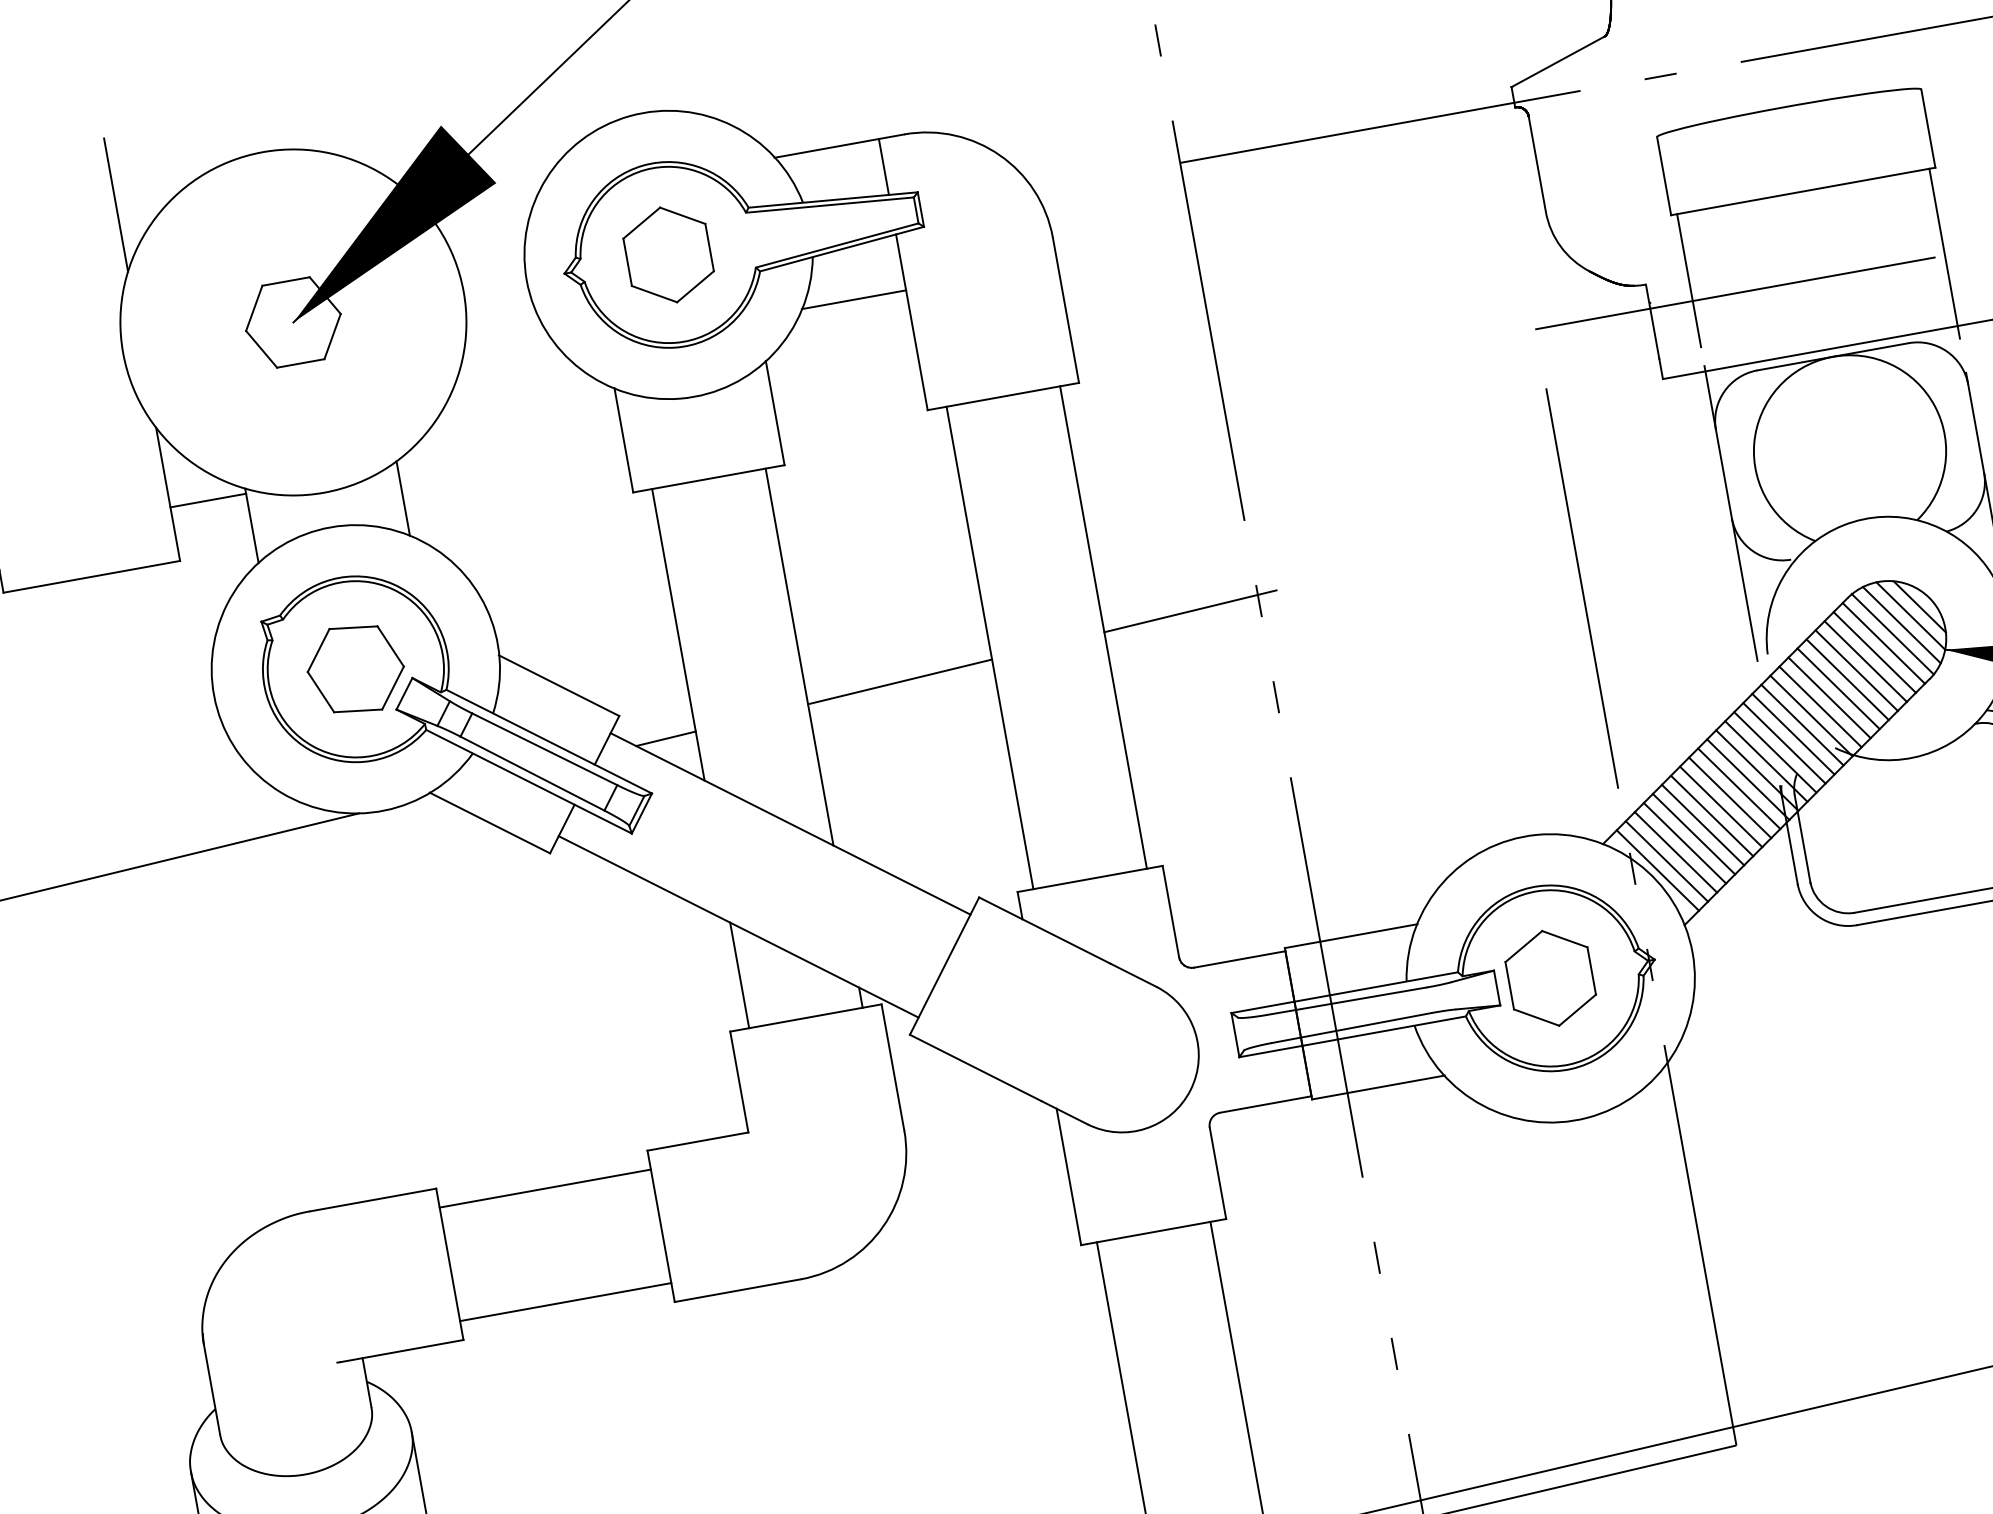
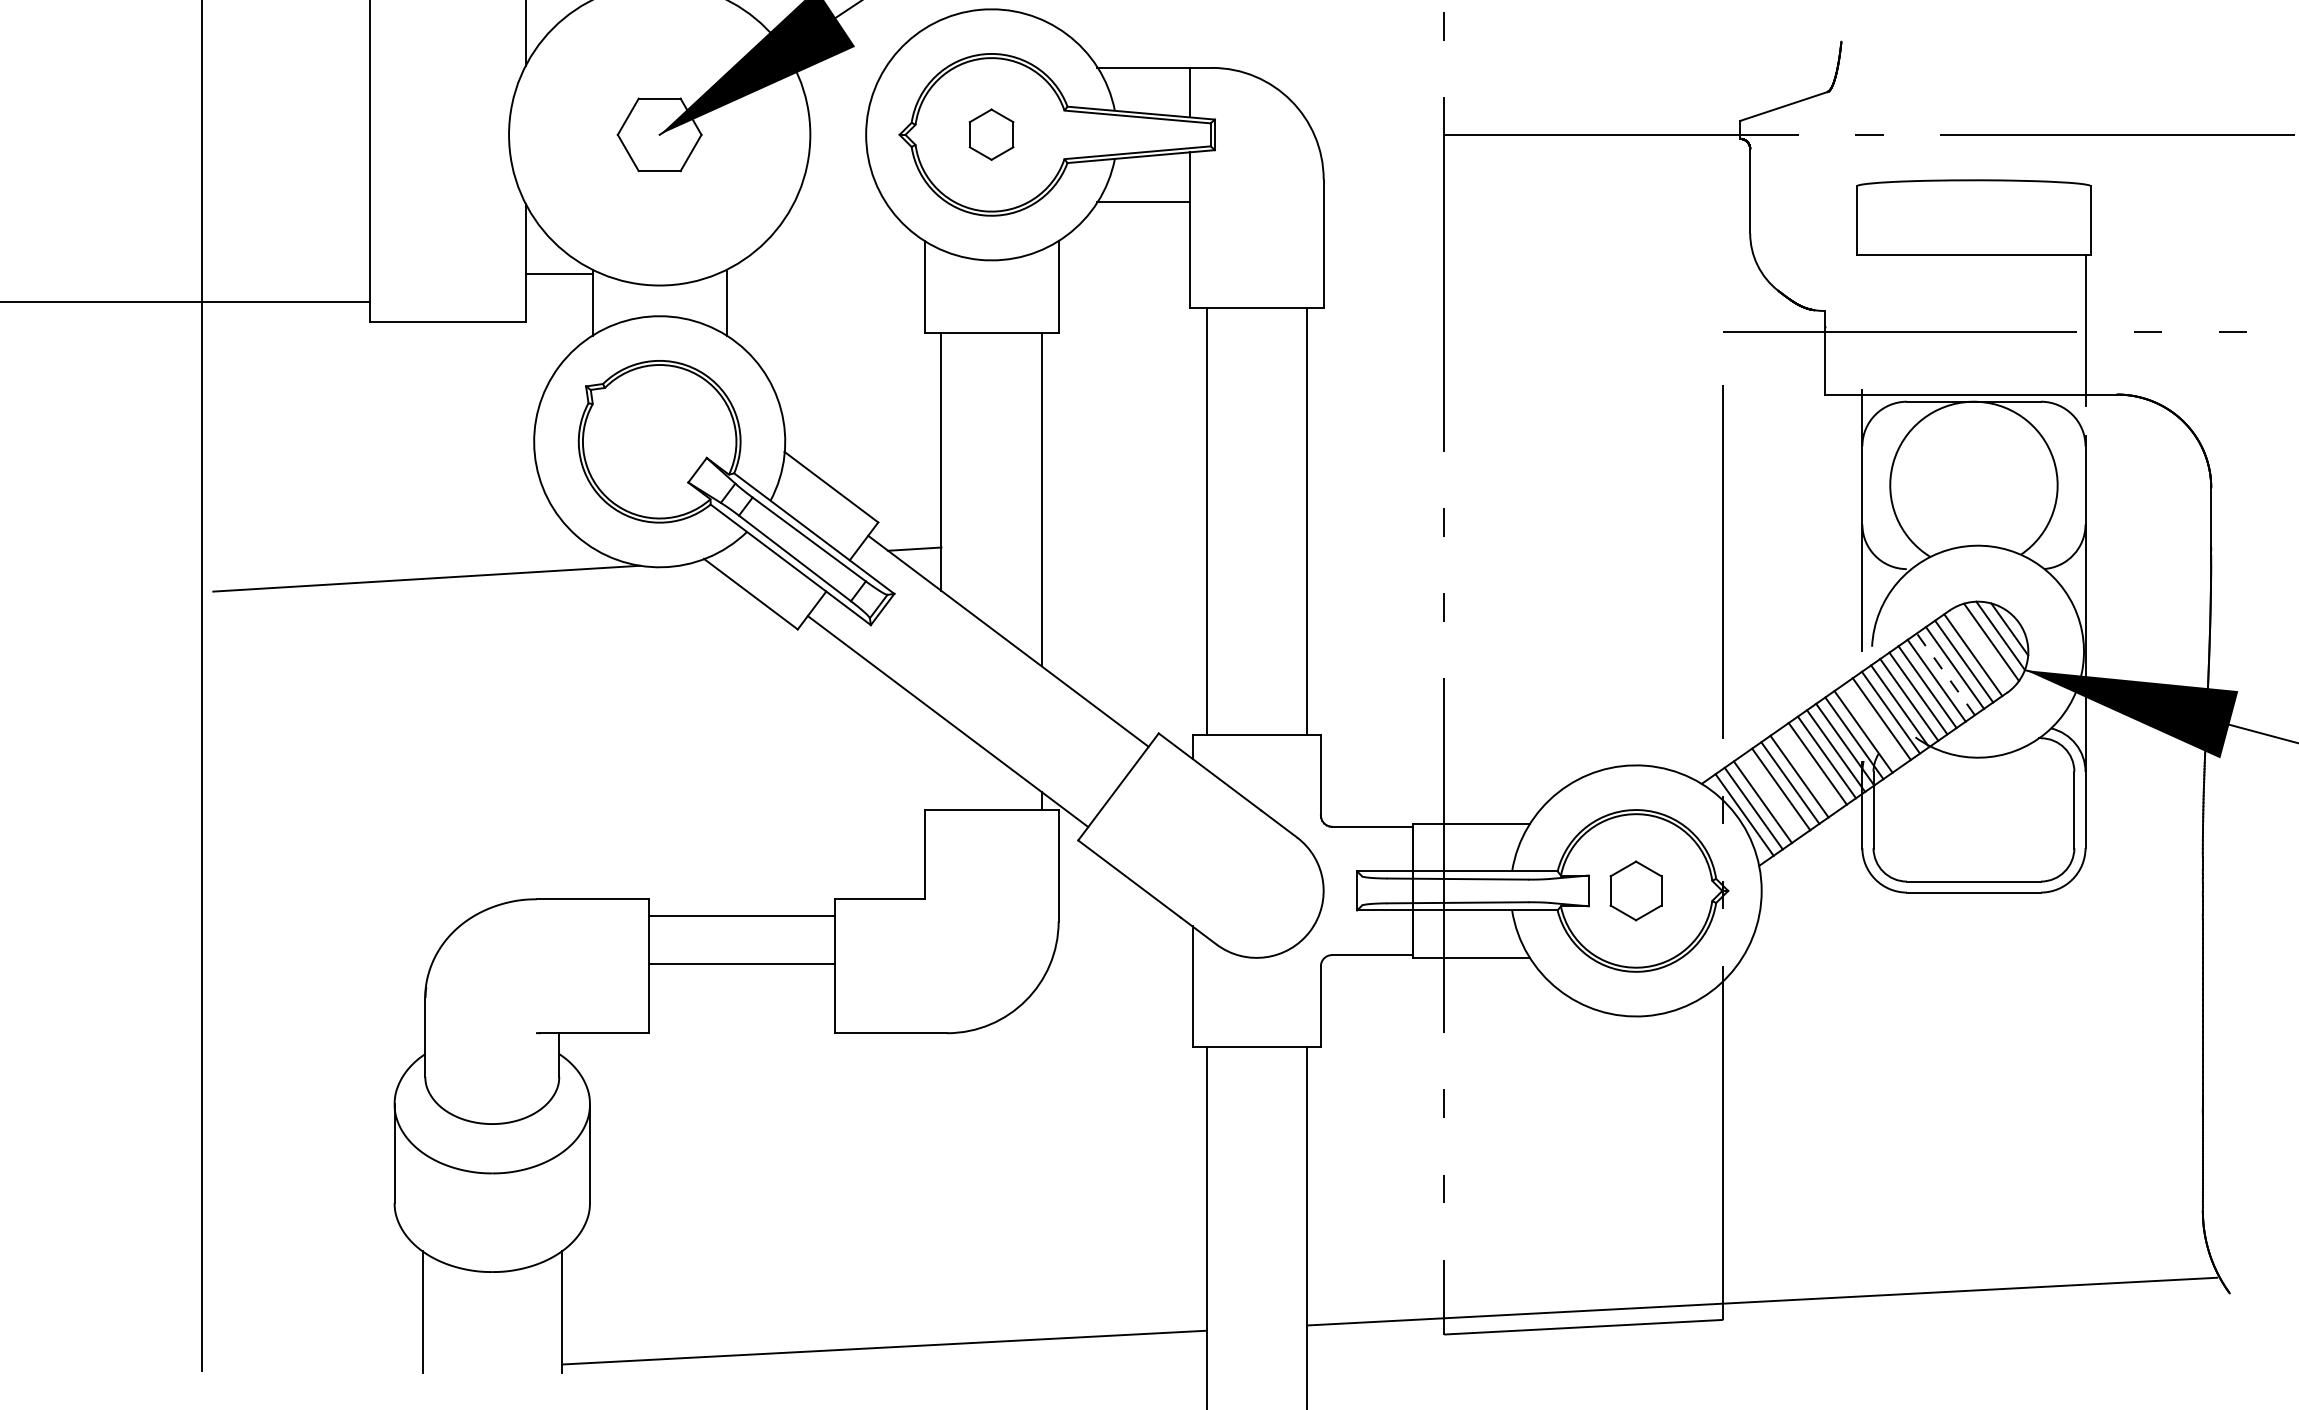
part: (668, 254) -> (991, 134), size x0.6
line: (1689, 280) -> (1862, 314), removed
line: (1189, 611) -> (1383, 520), removed
line: (1892, 633) -> (1982, 648), removed
part: (355, 669) -> (659, 441), removed
line: (1856, 670) -> (1945, 674), solid -> dashed
line: (899, 682) -> (1123, 536), removed
line: (1784, 743) -> (1872, 725), removed
line: (1721, 807) -> (1808, 770), removed
line: (1685, 842) -> (1772, 795), removed
line: (739, 975) -> (941, 763), removed
part: (1549, 978) -> (1635, 890), size x0.7
line: (565, 1302) -> (741, 964), moved

